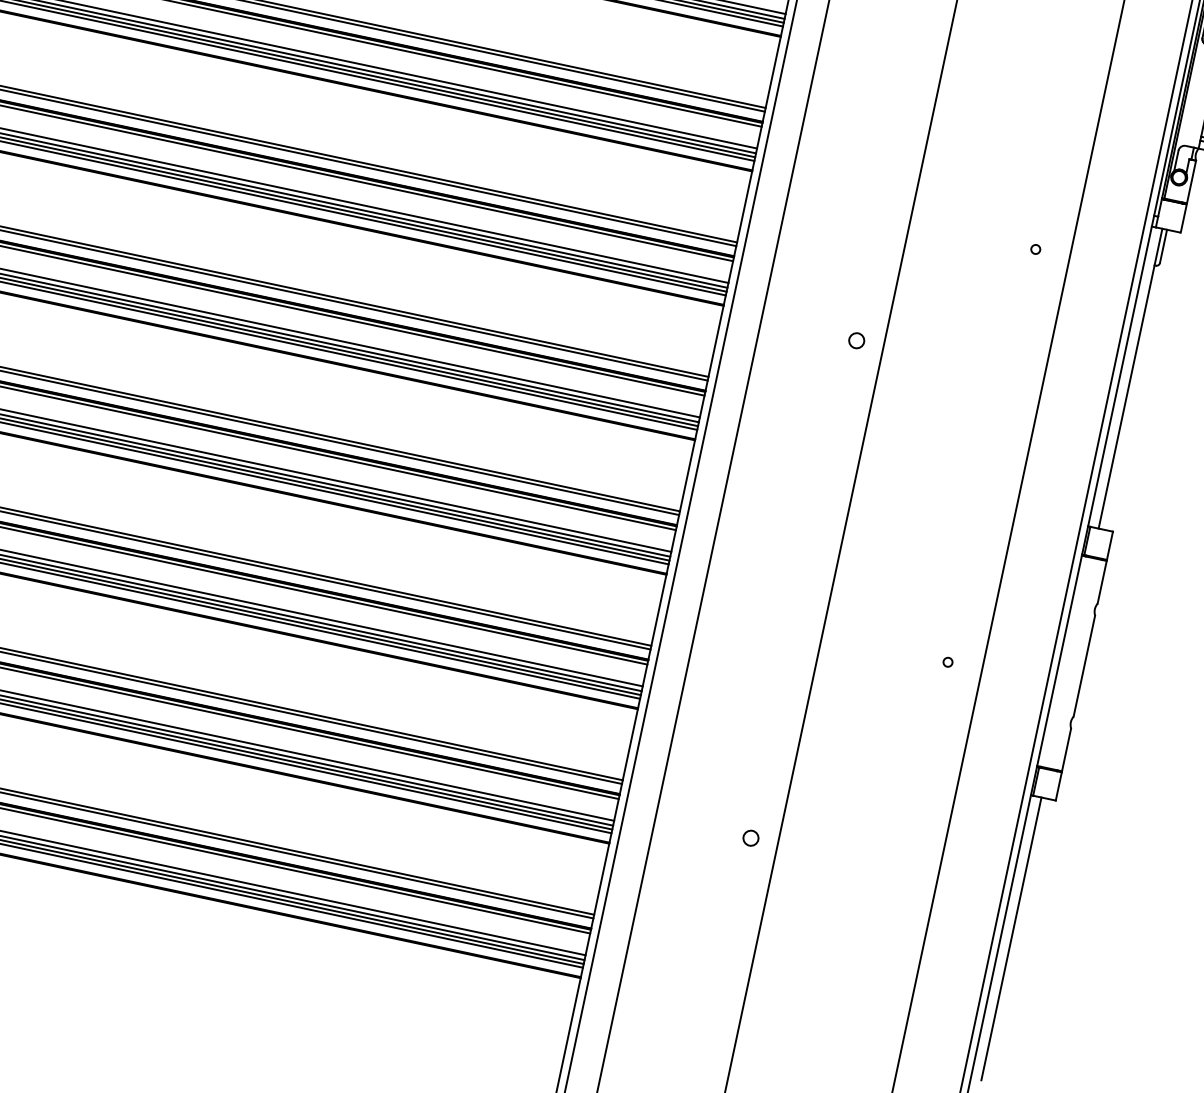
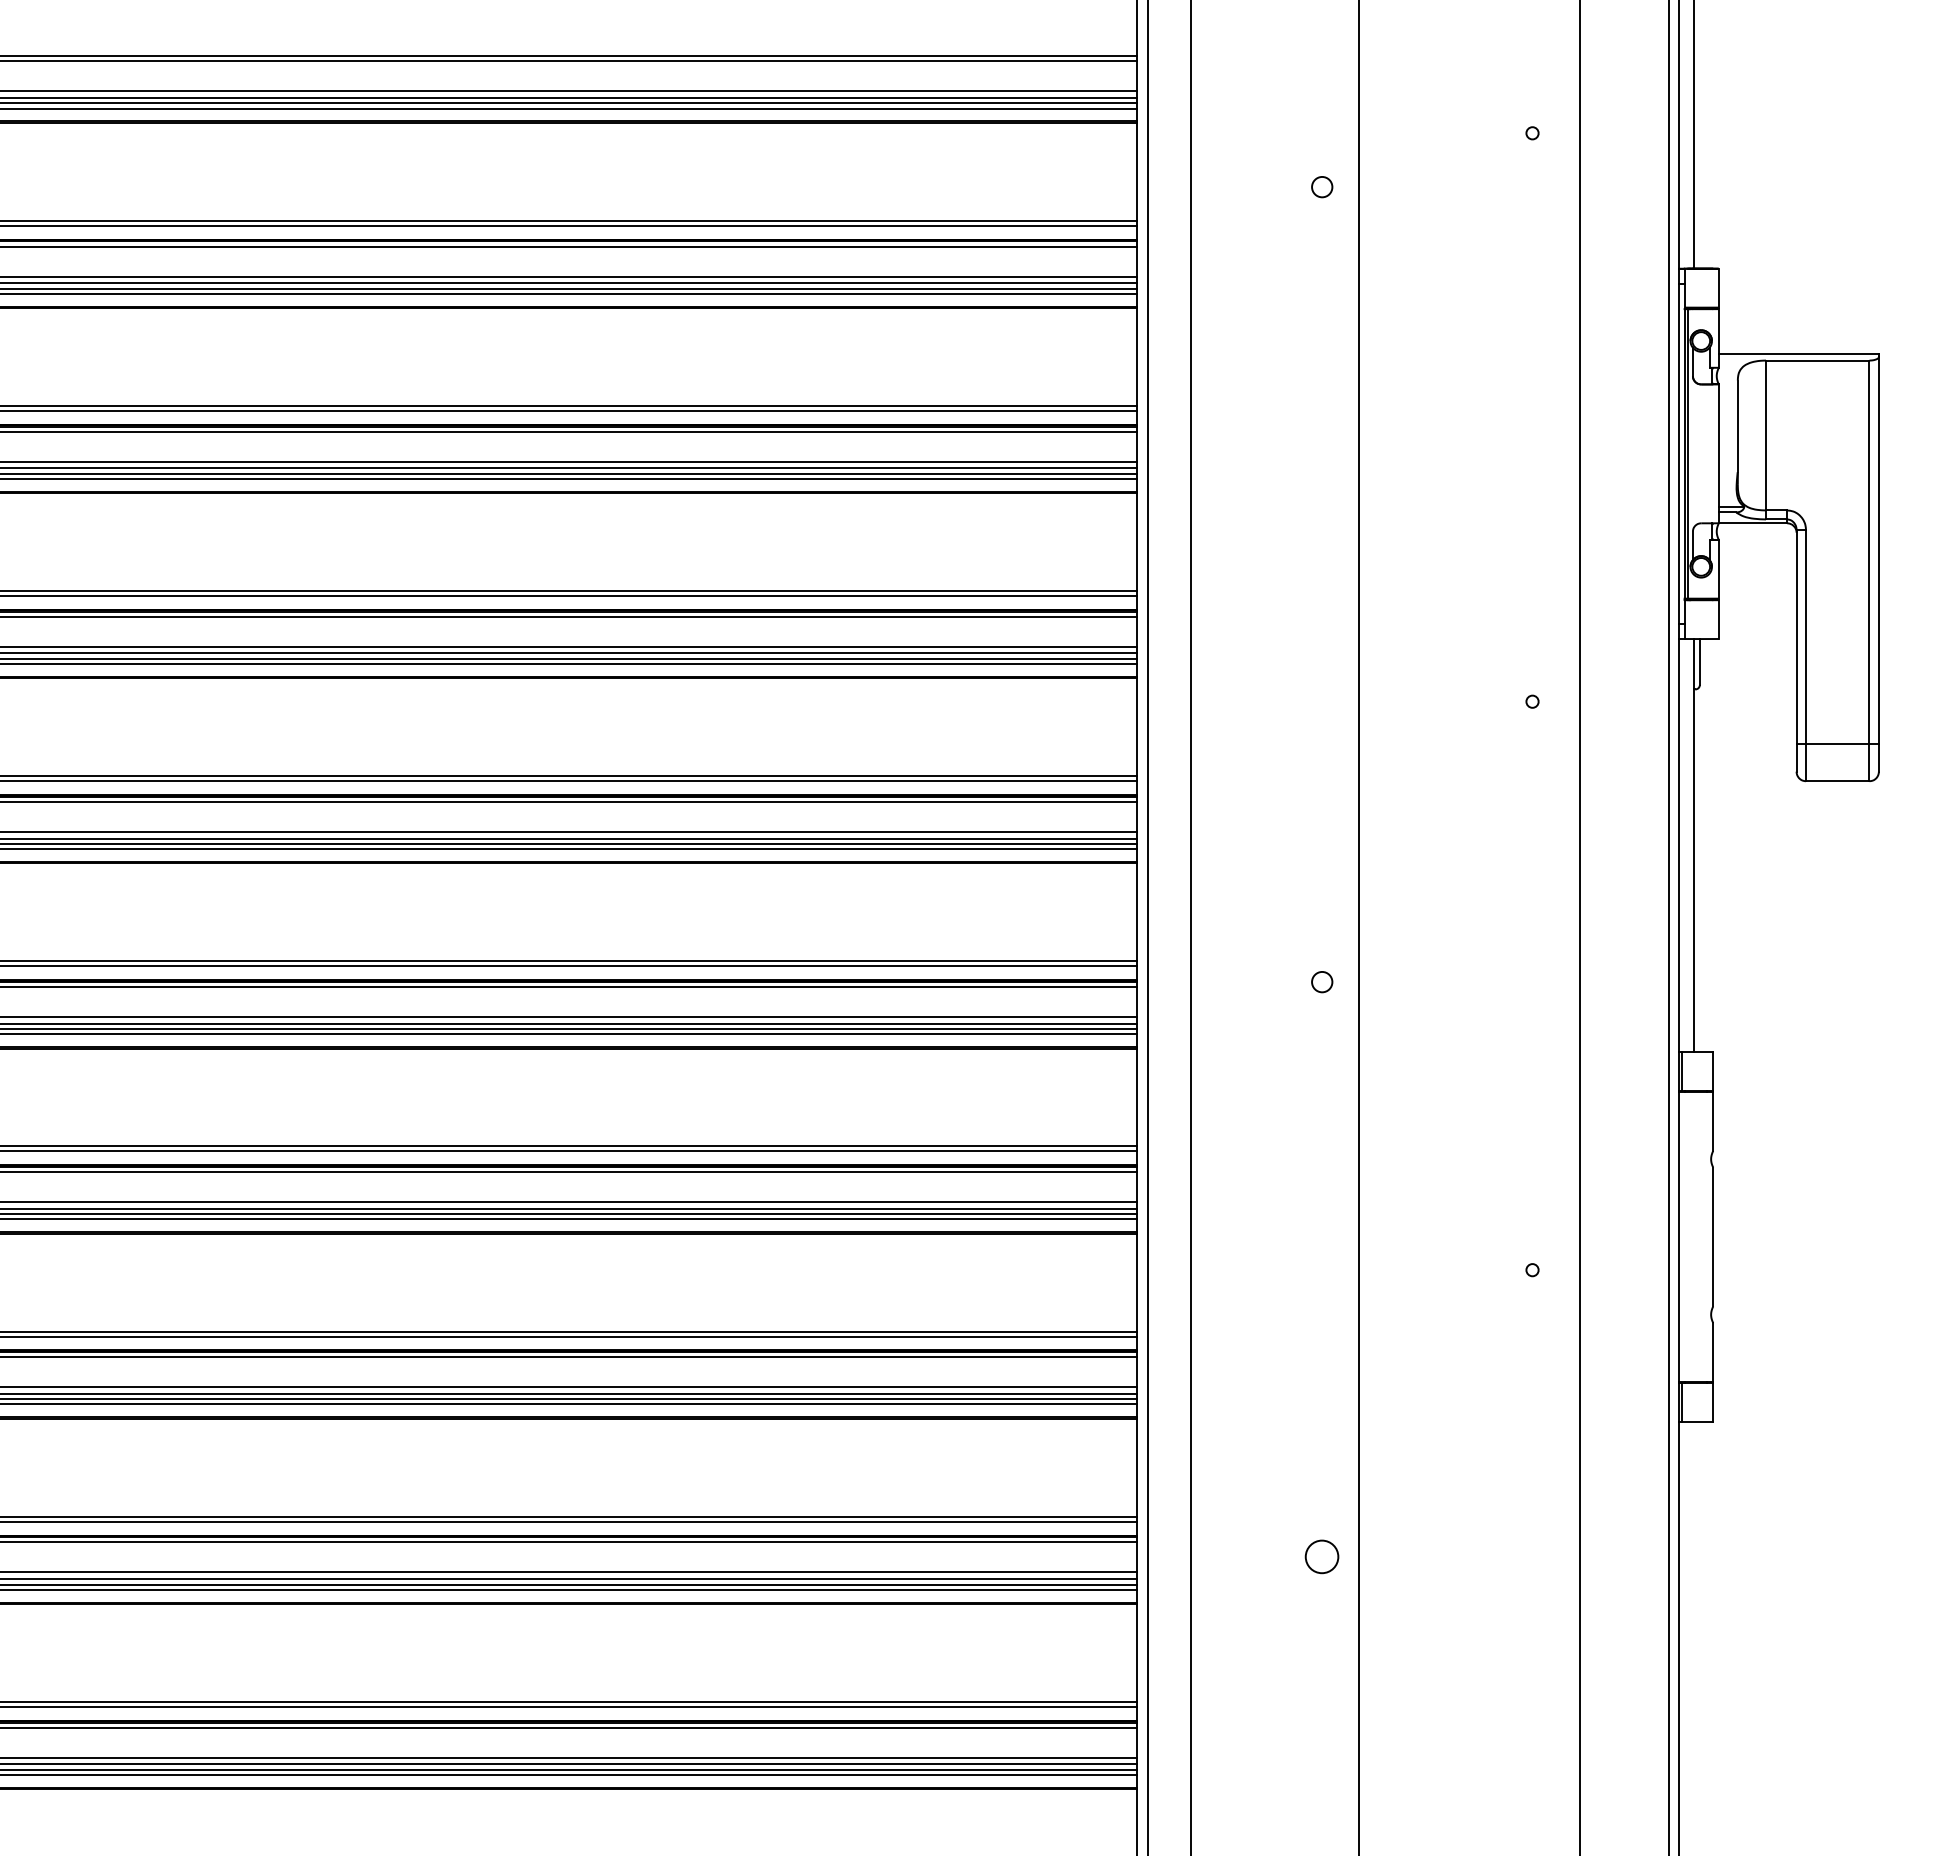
circle: (856, 341) -> (1322, 982), moved
circle: (751, 838) -> (1322, 1557), size x1.6
line: (1011, 938) -> (1693, 1616), removed

